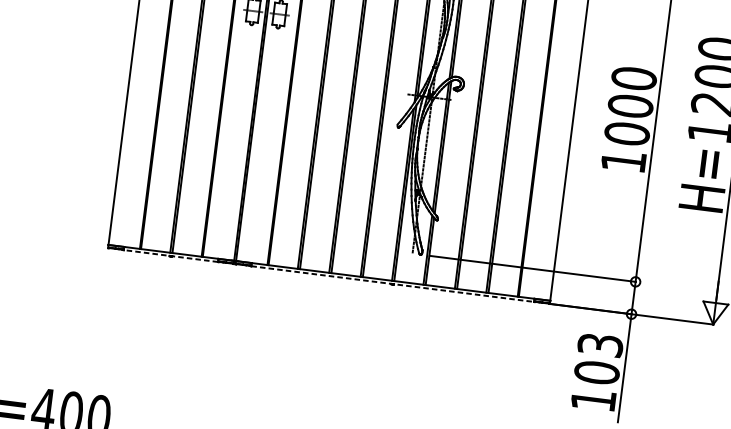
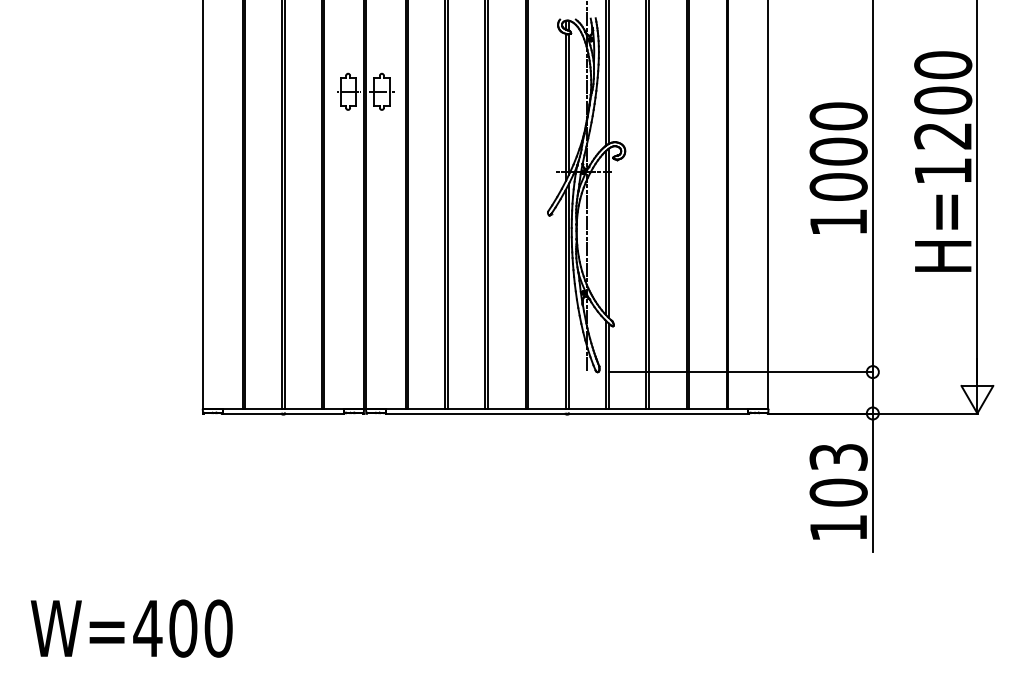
line: (170, 255) -> (282, 413), dashed -> solid
line: (392, 284) -> (567, 413), dashed -> solid

